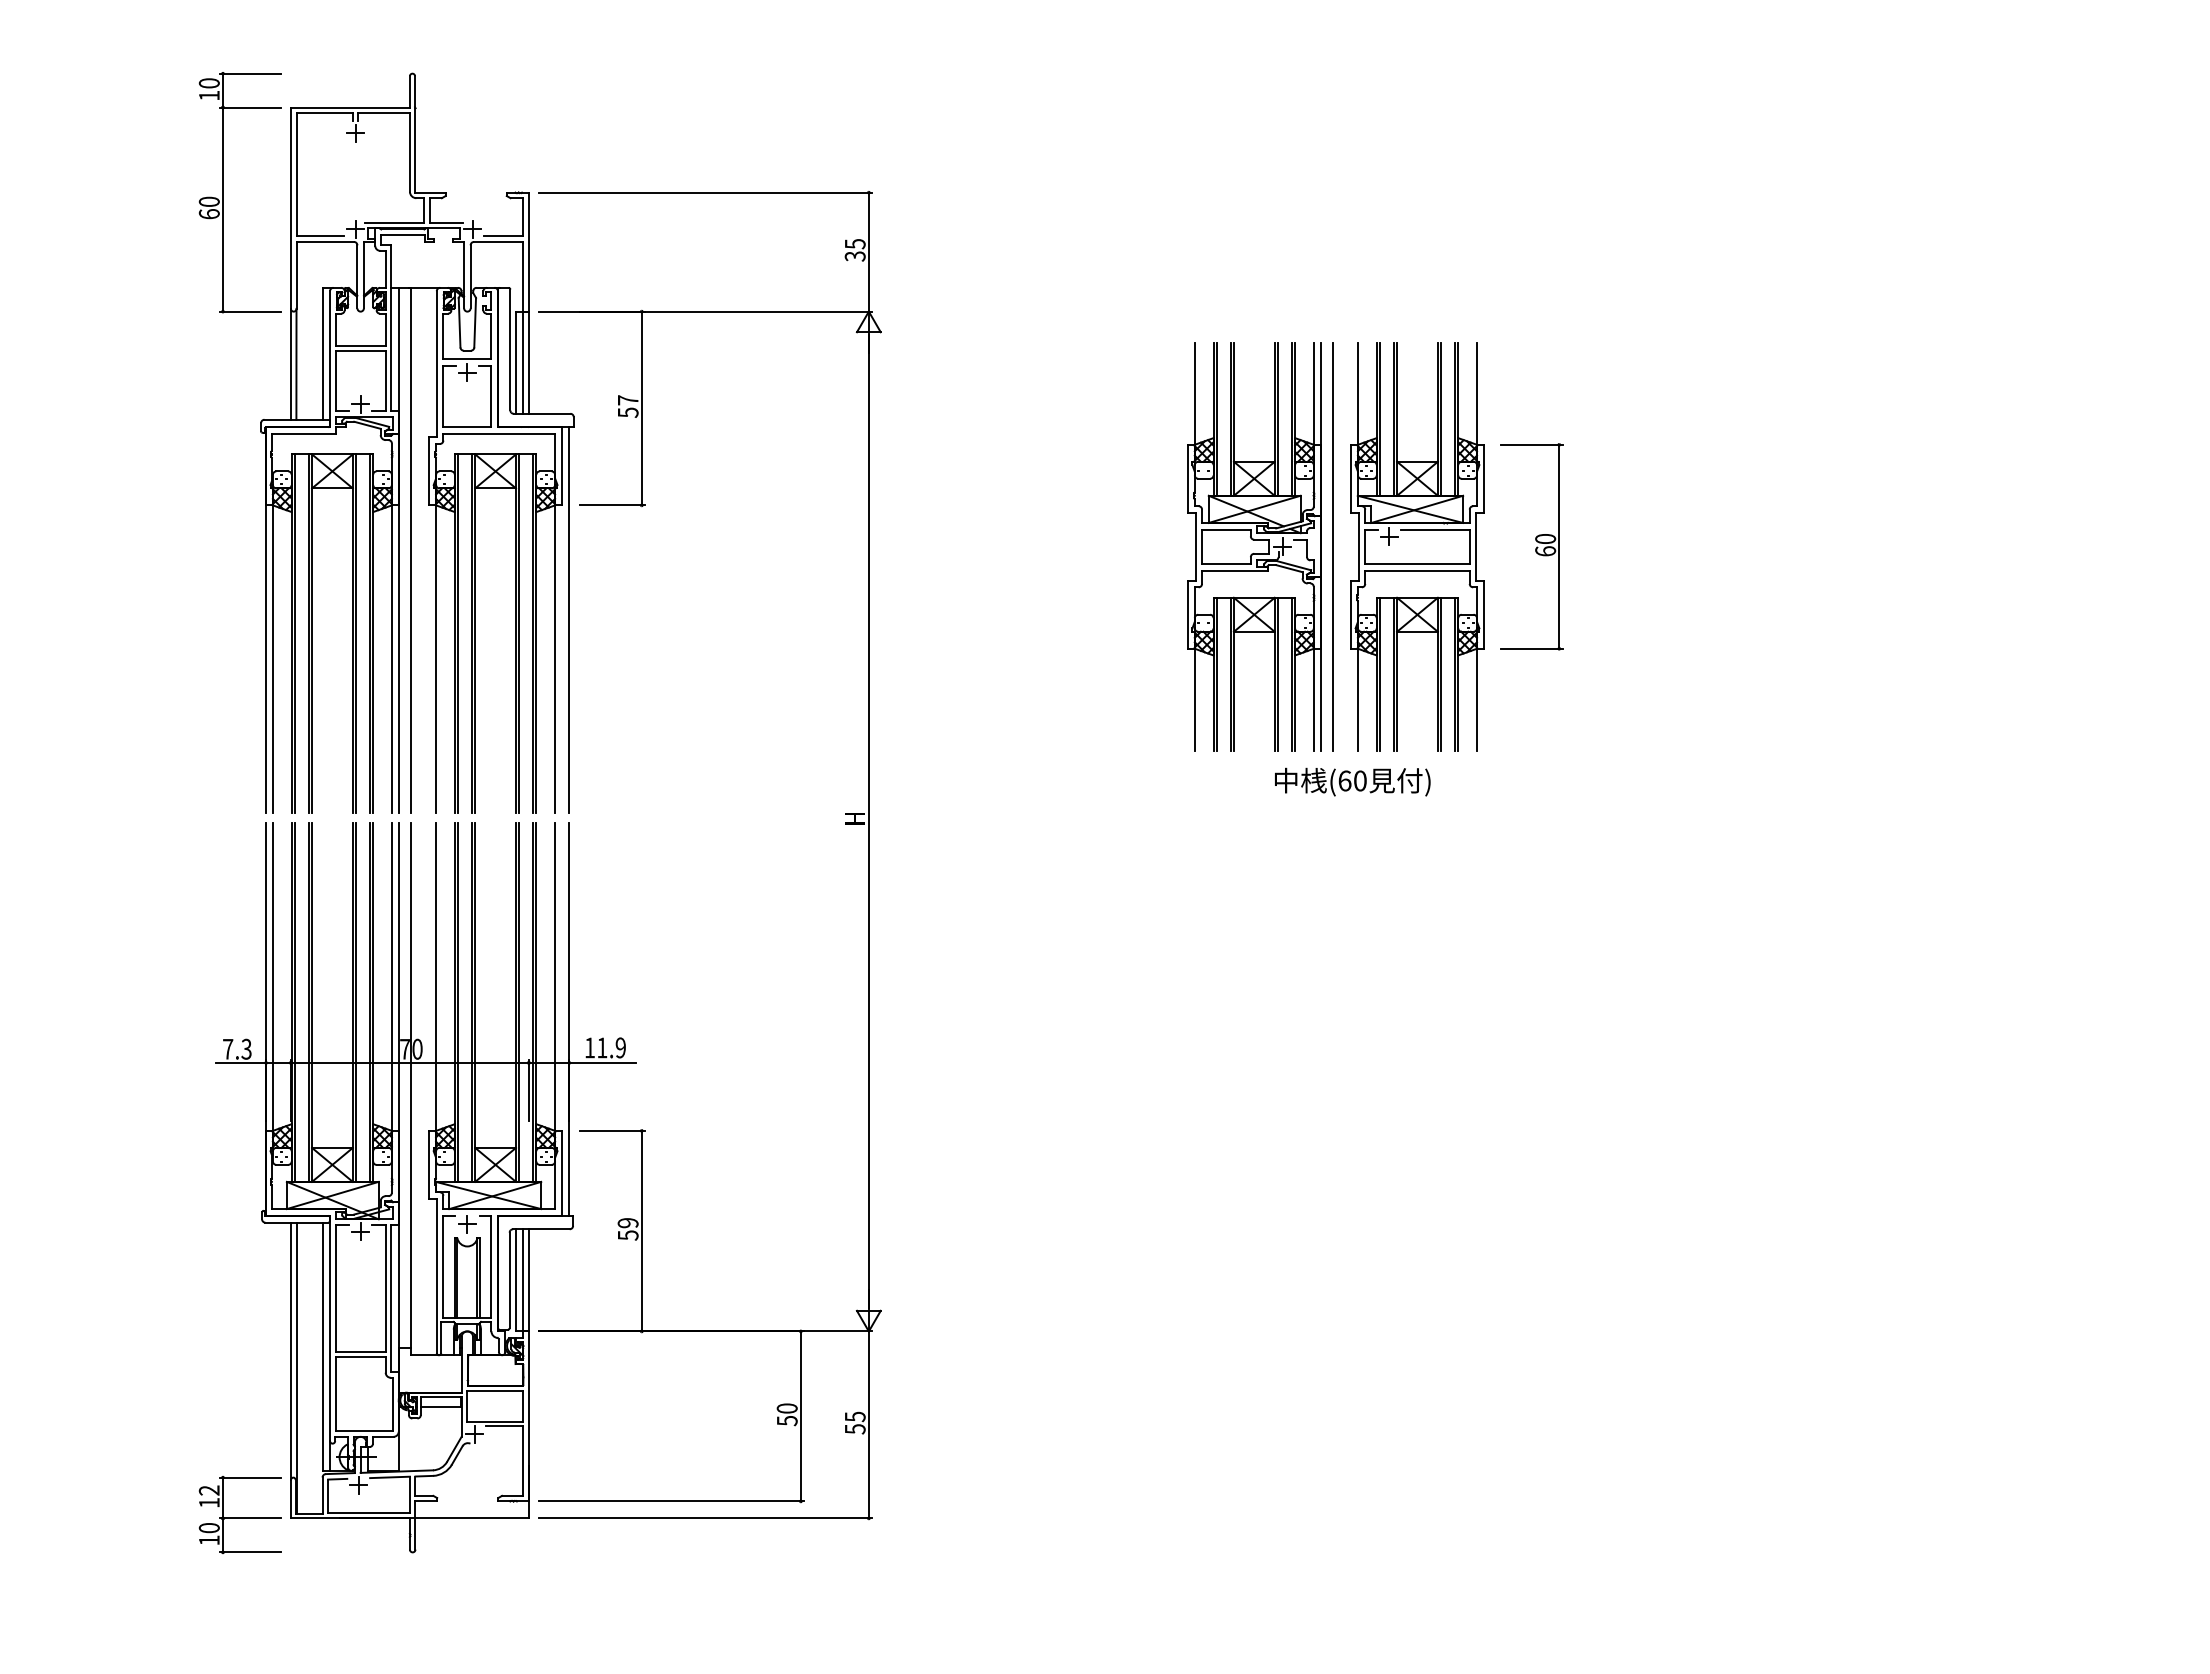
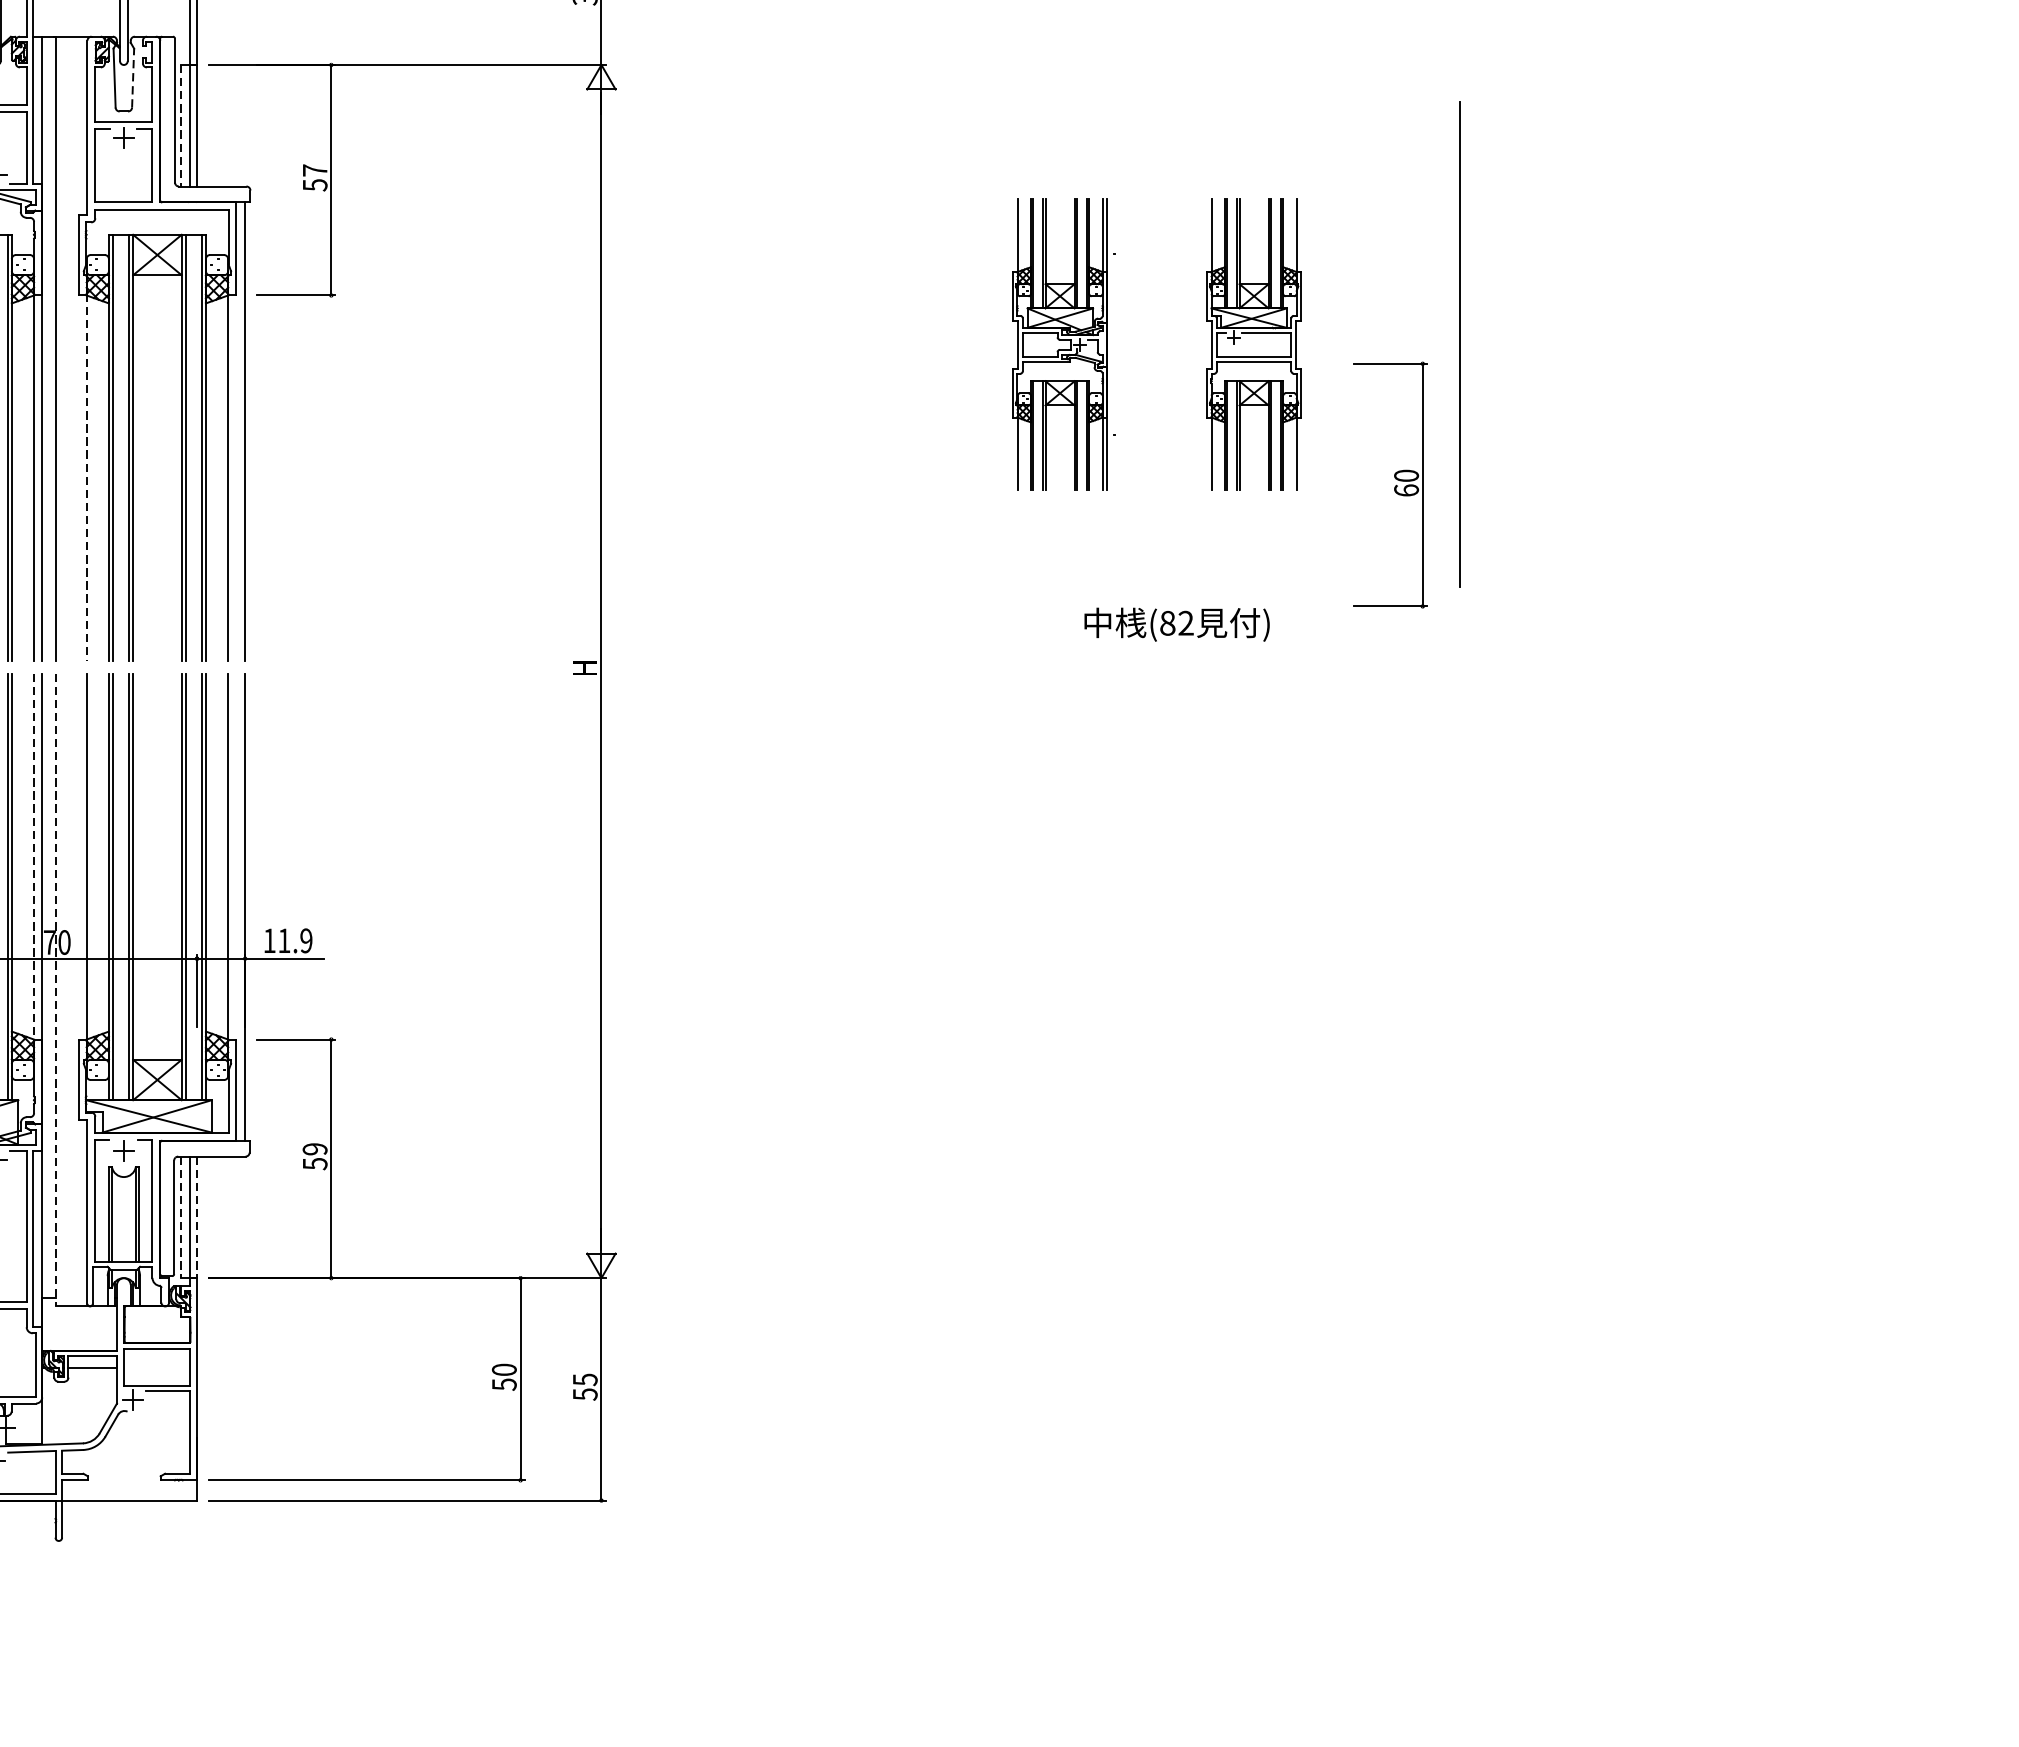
line: (475, 322) -> (133, 77), solid -> dashed
line: (515, 363) -> (181, 126), solid -> dashed
part: (1254, 546) -> (1060, 344), size x0.6
line: (1332, 546) -> (1459, 344), moved
part: (1417, 546) -> (1254, 344), size x0.6
part: (1531, 546) -> (1389, 484), moved
line: (436, 658) -> (87, 477), solid -> dashed
text: (1352, 780) -> (1176, 622), (60 -> (82
line: (391, 977) -> (33, 857), solid -> dashed
line: (410, 1089) -> (56, 990), solid -> dashed
line: (515, 1280) -> (181, 1217), solid -> dashed
line: (528, 1280) -> (196, 1217), solid -> dashed

